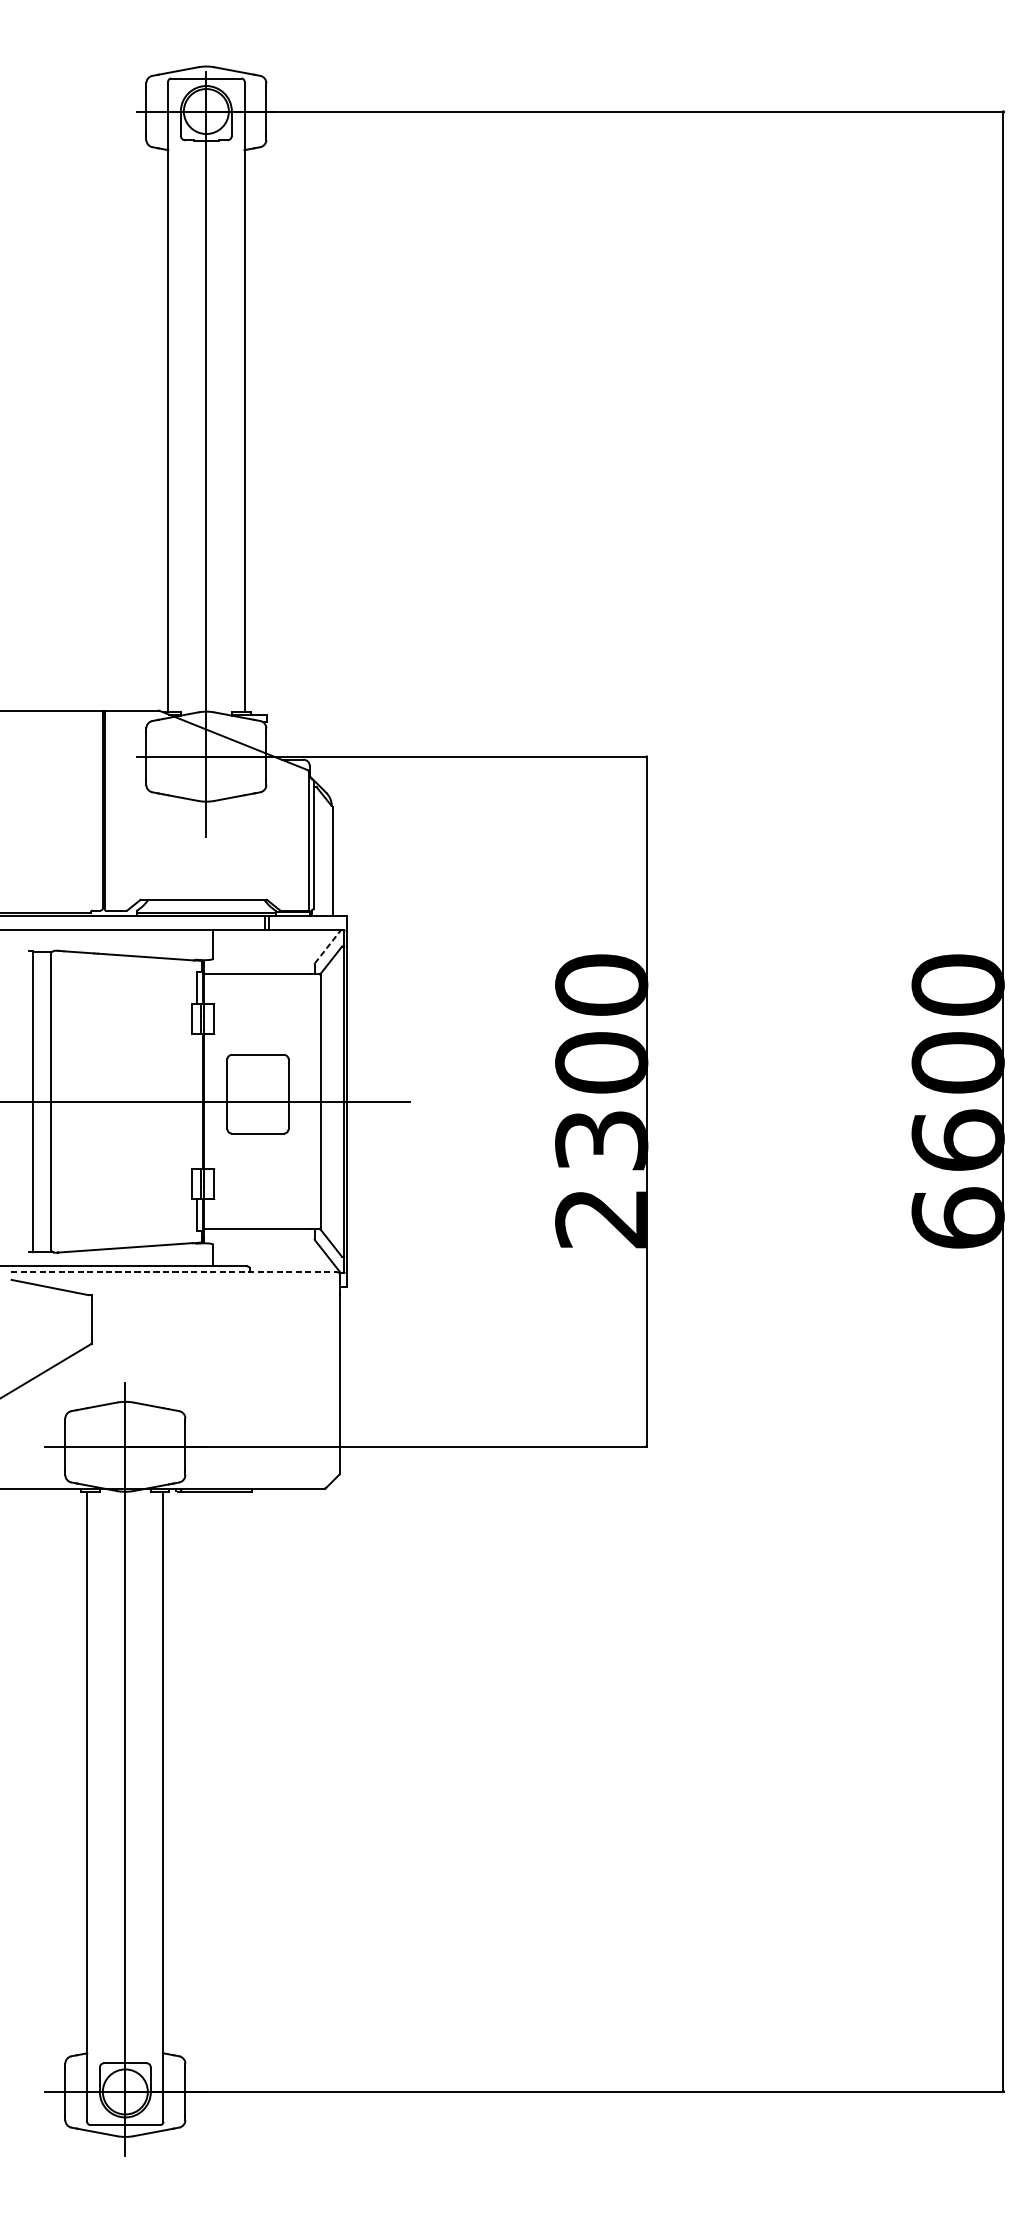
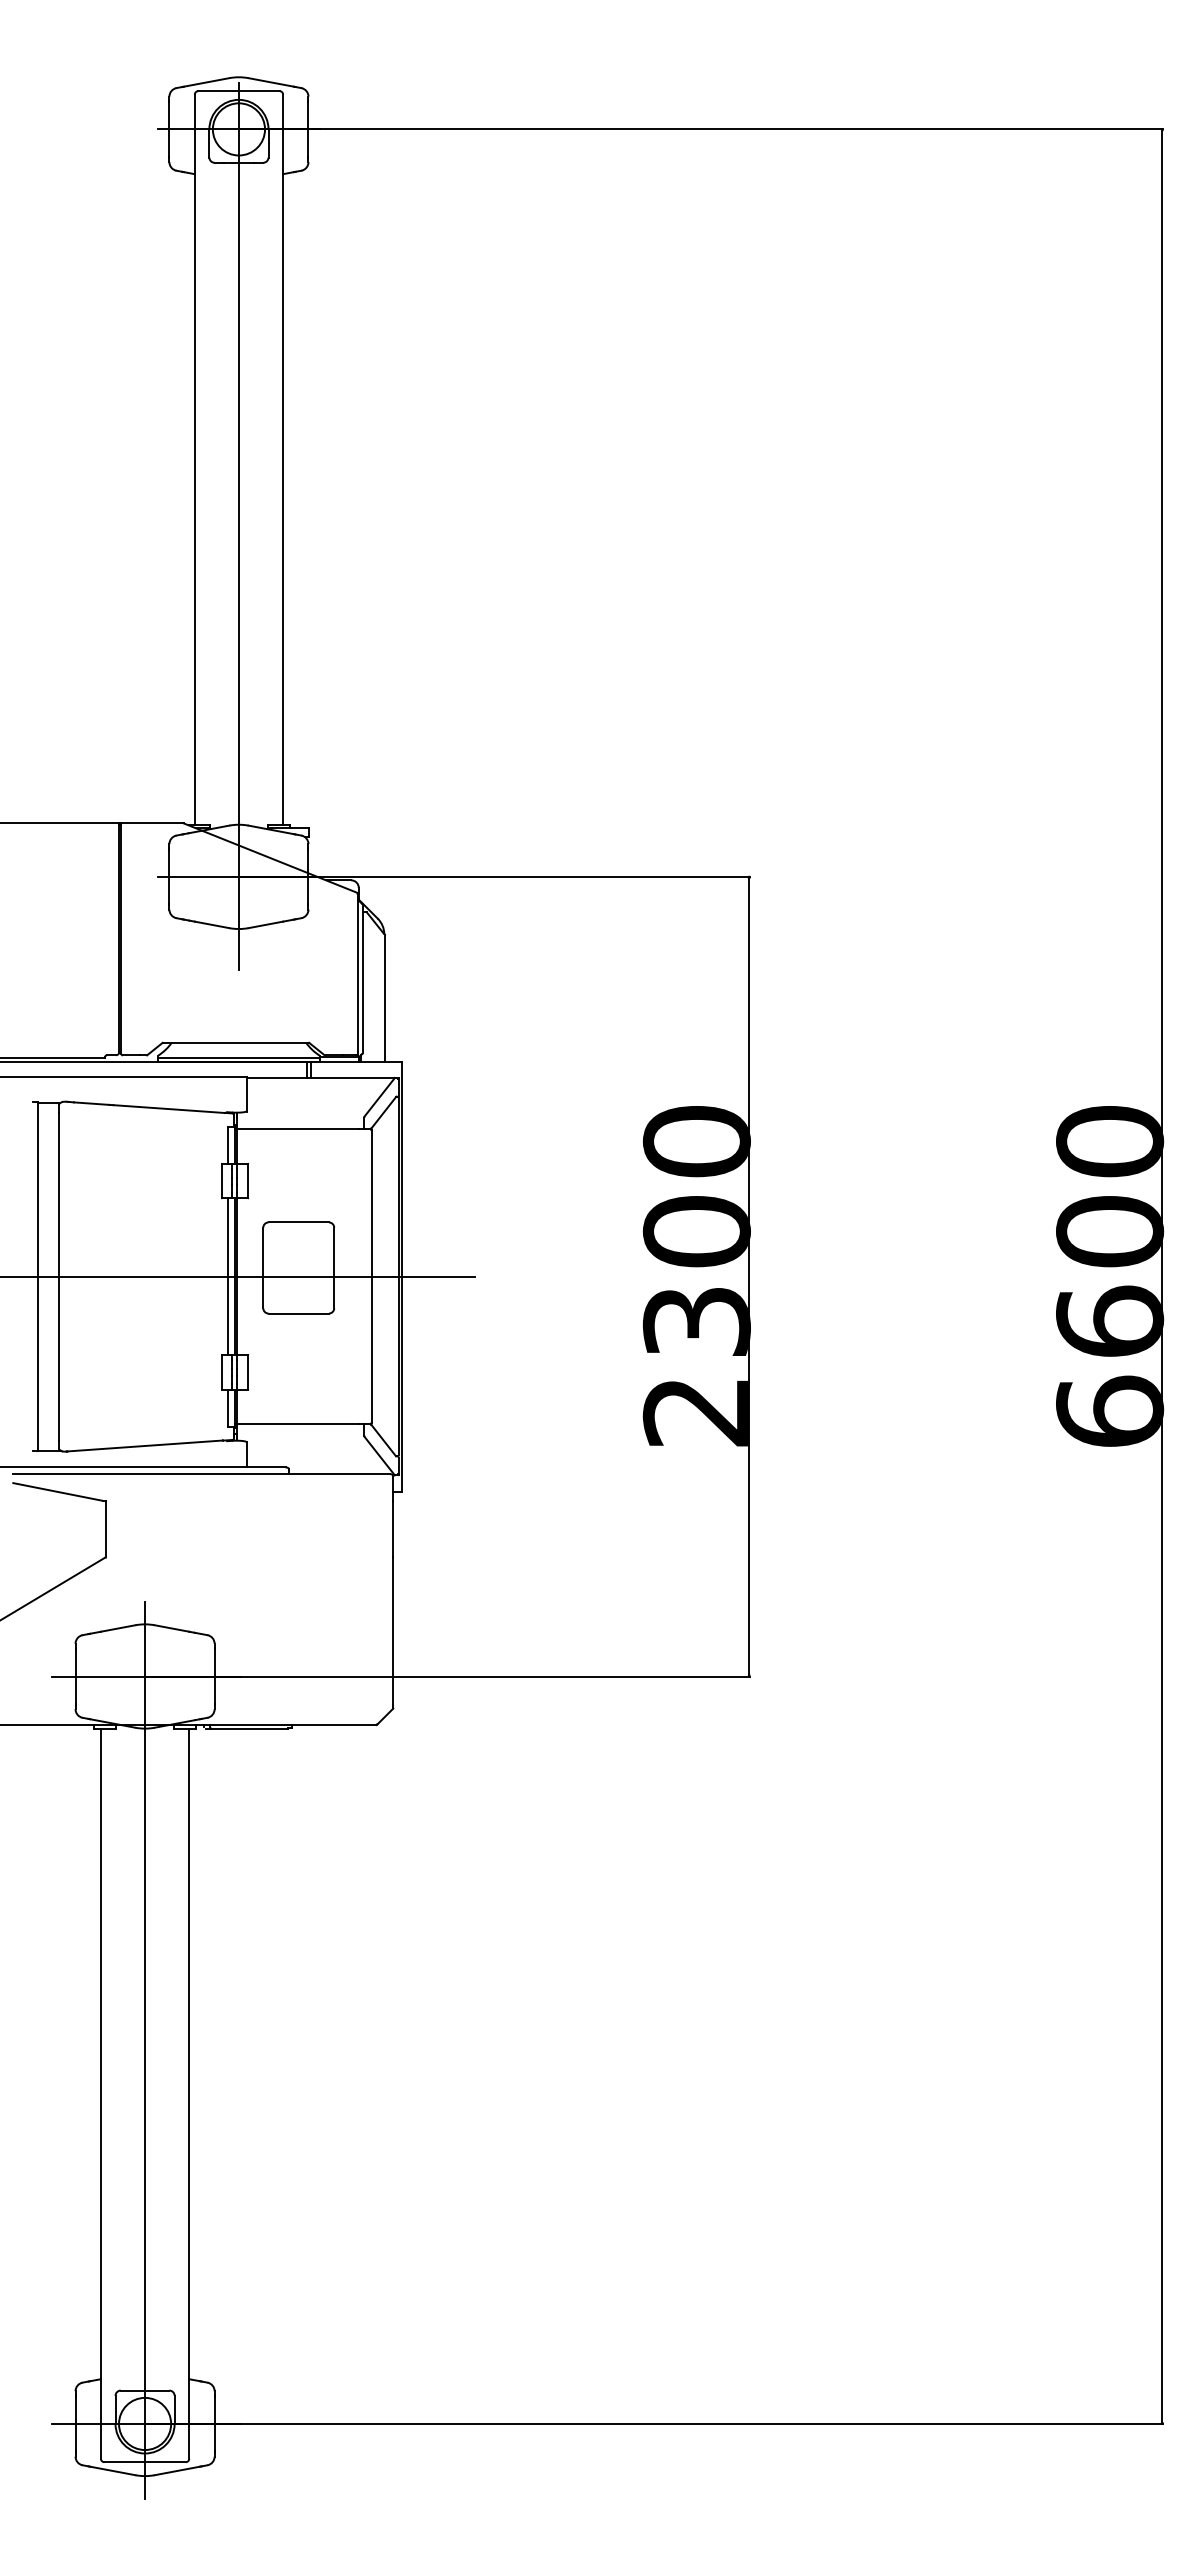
line: (328, 946) -> (380, 1096), dashed -> solid
line: (197, 1101) -> (228, 1276), added
line: (174, 1272) -> (201, 1474), dashed -> solid

